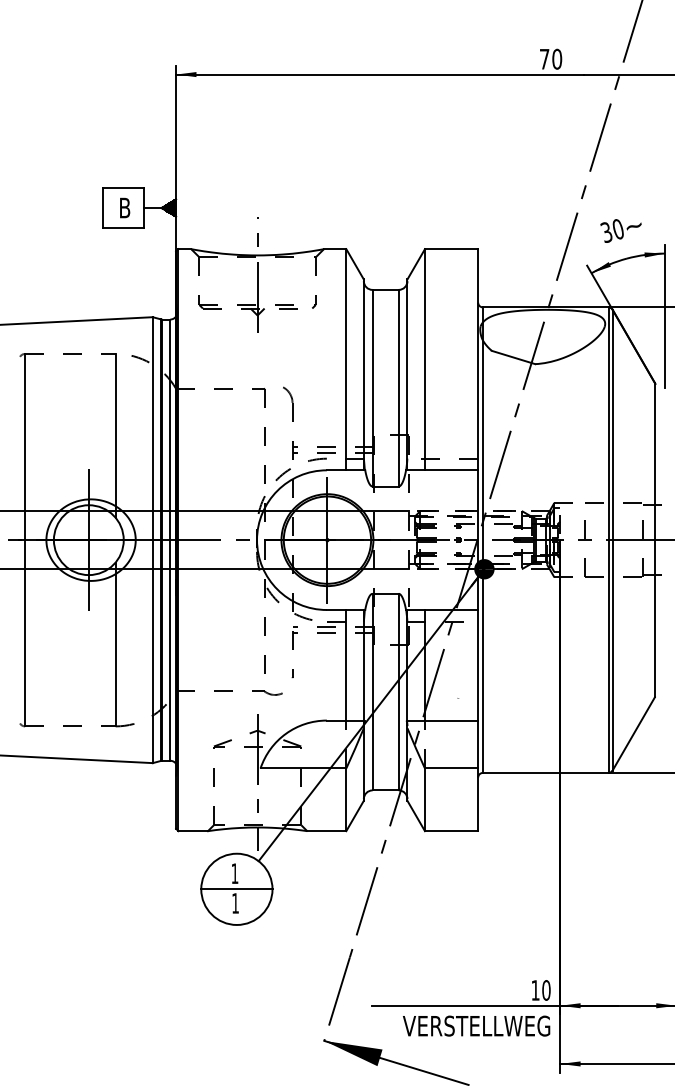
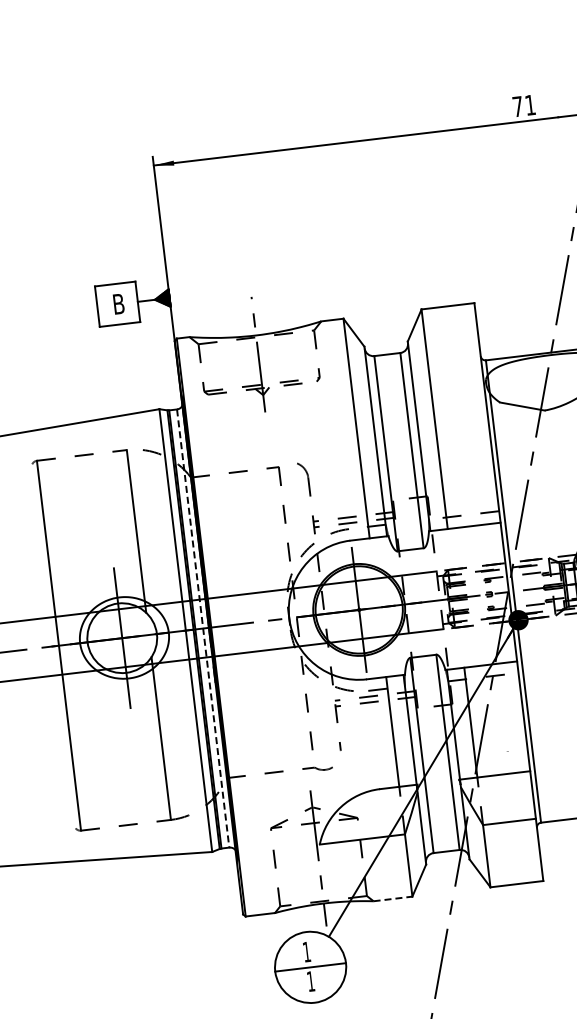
text: (557, 58) -> (530, 104), 70 -> 71
line: (170, 540) -> (203, 628), solid -> dashed
line: (326, 831) -> (392, 899), solid -> dashed

